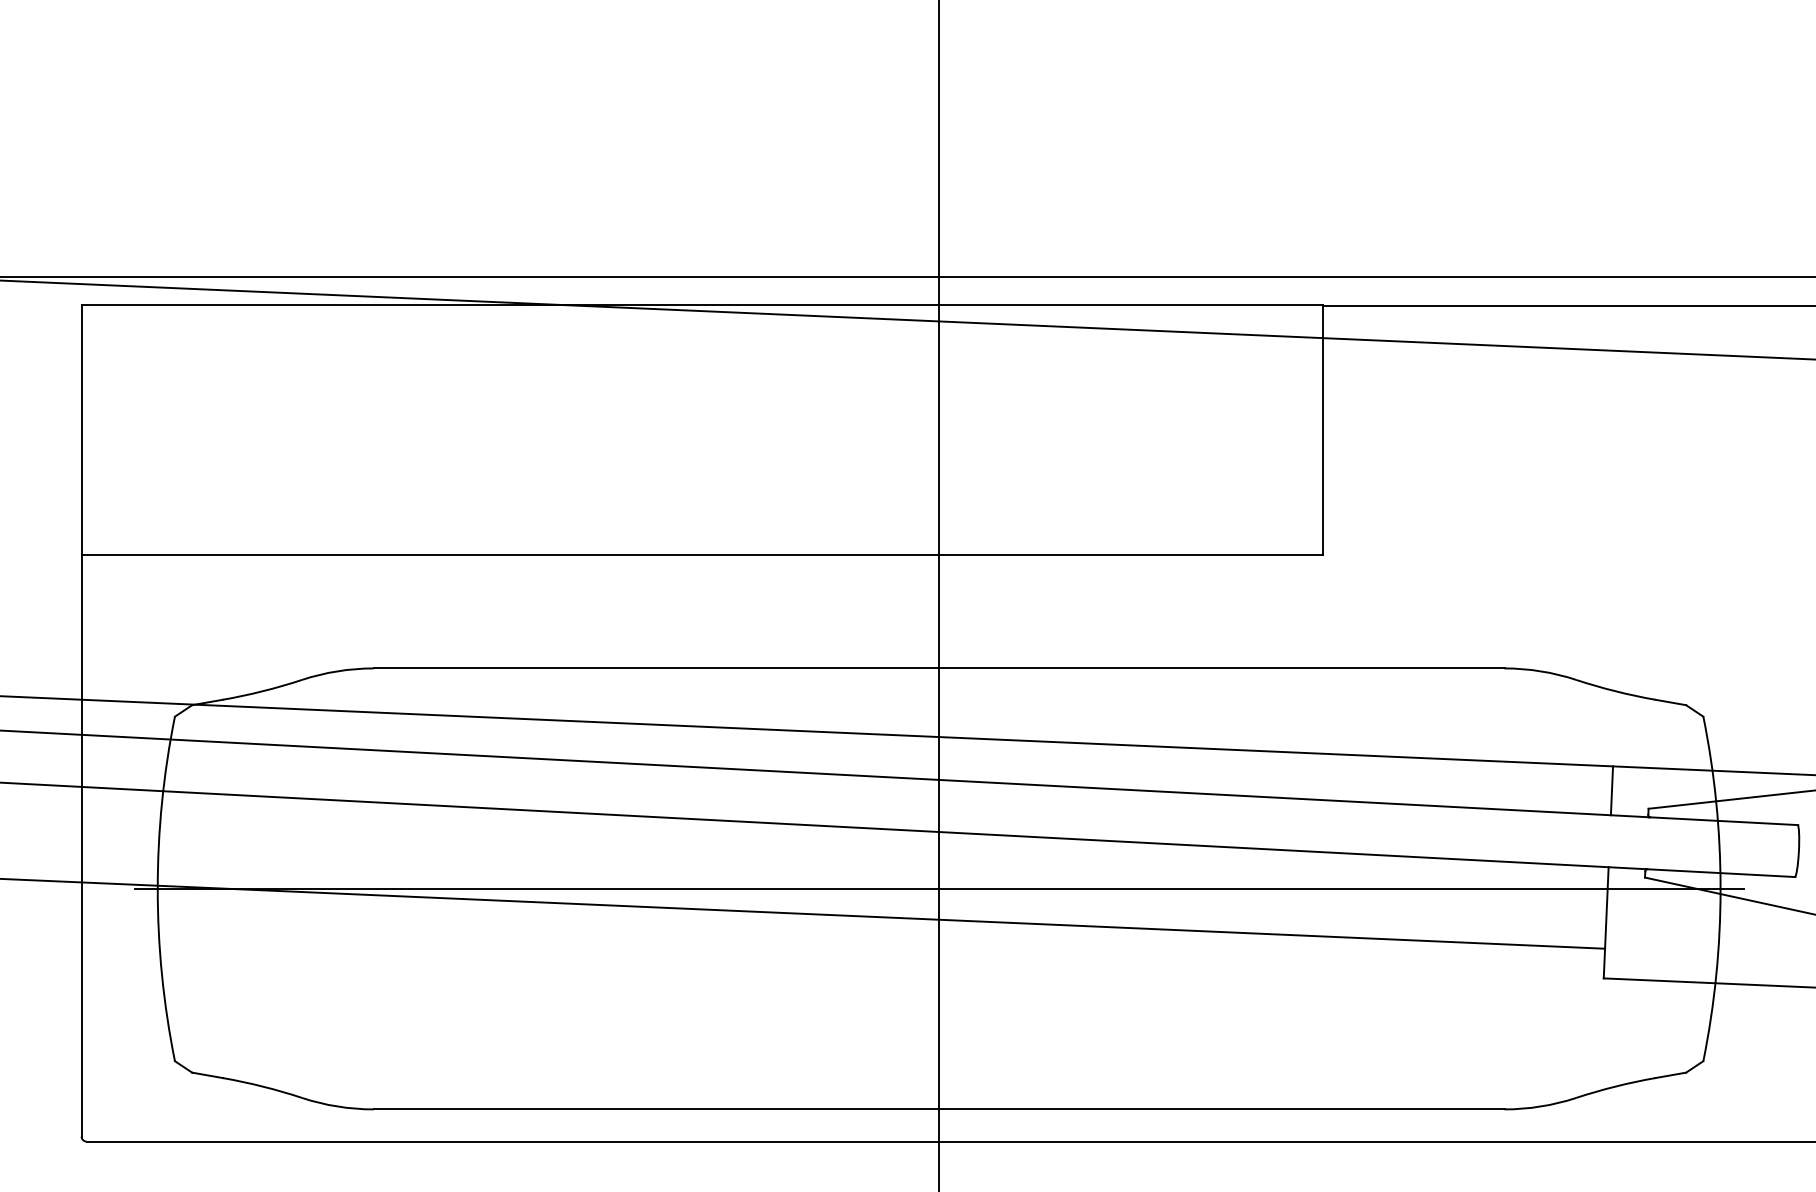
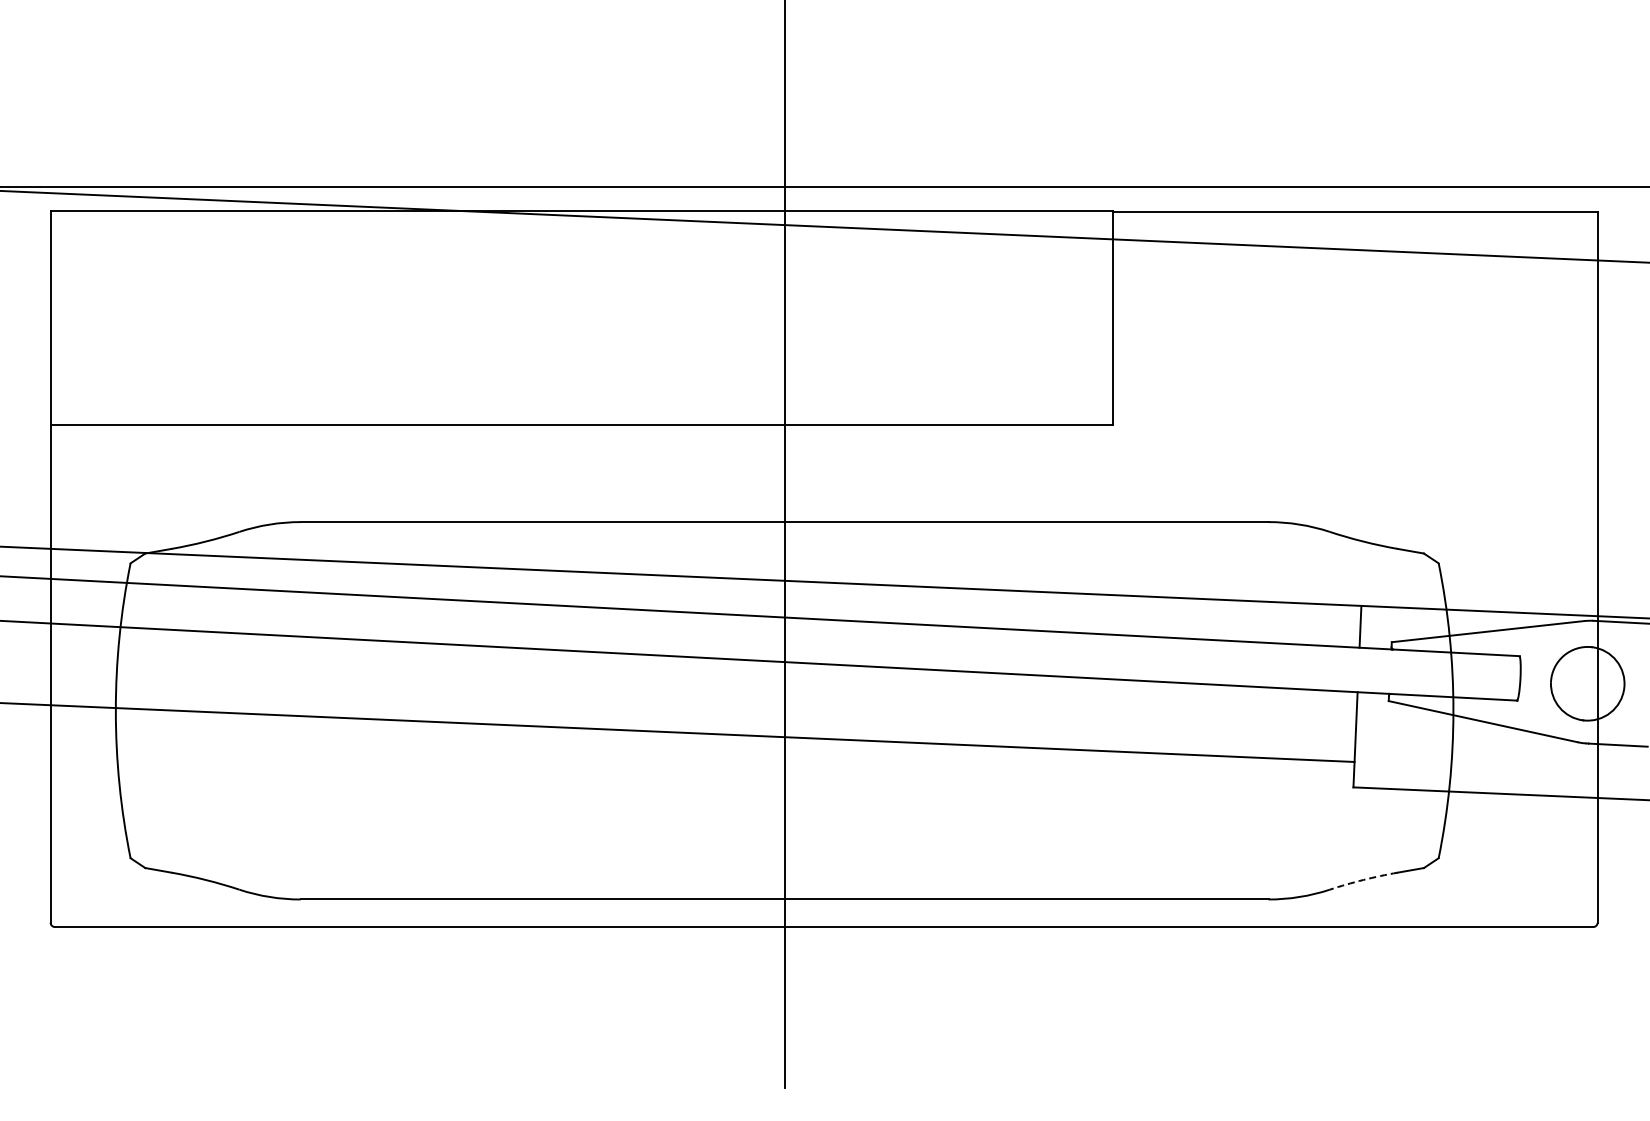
line: (938, 888) -> (784, 710), removed
arc: (1615, 1086) -> (1363, 879), solid -> dashed

